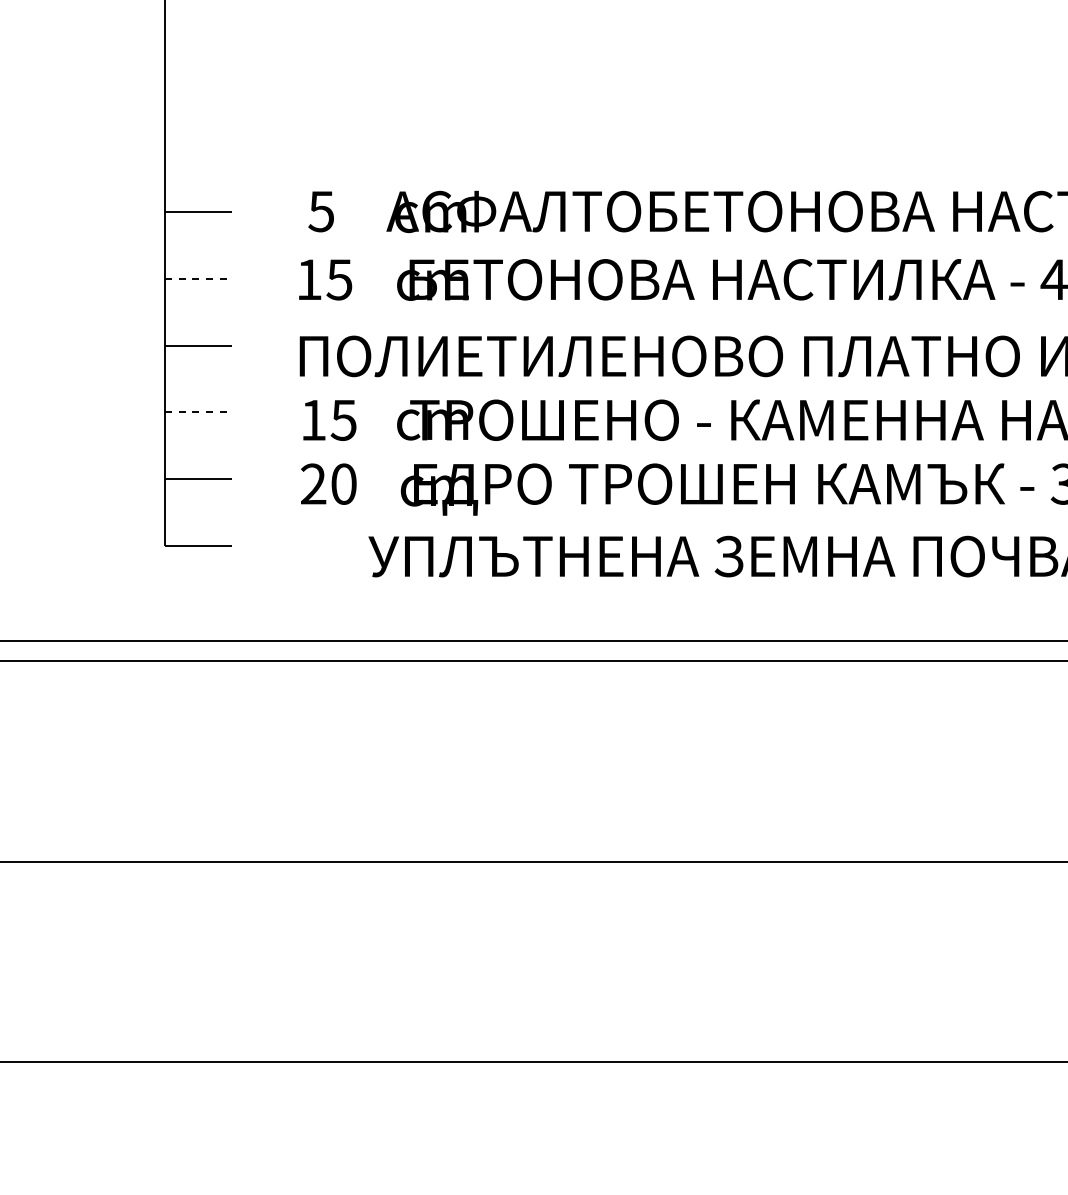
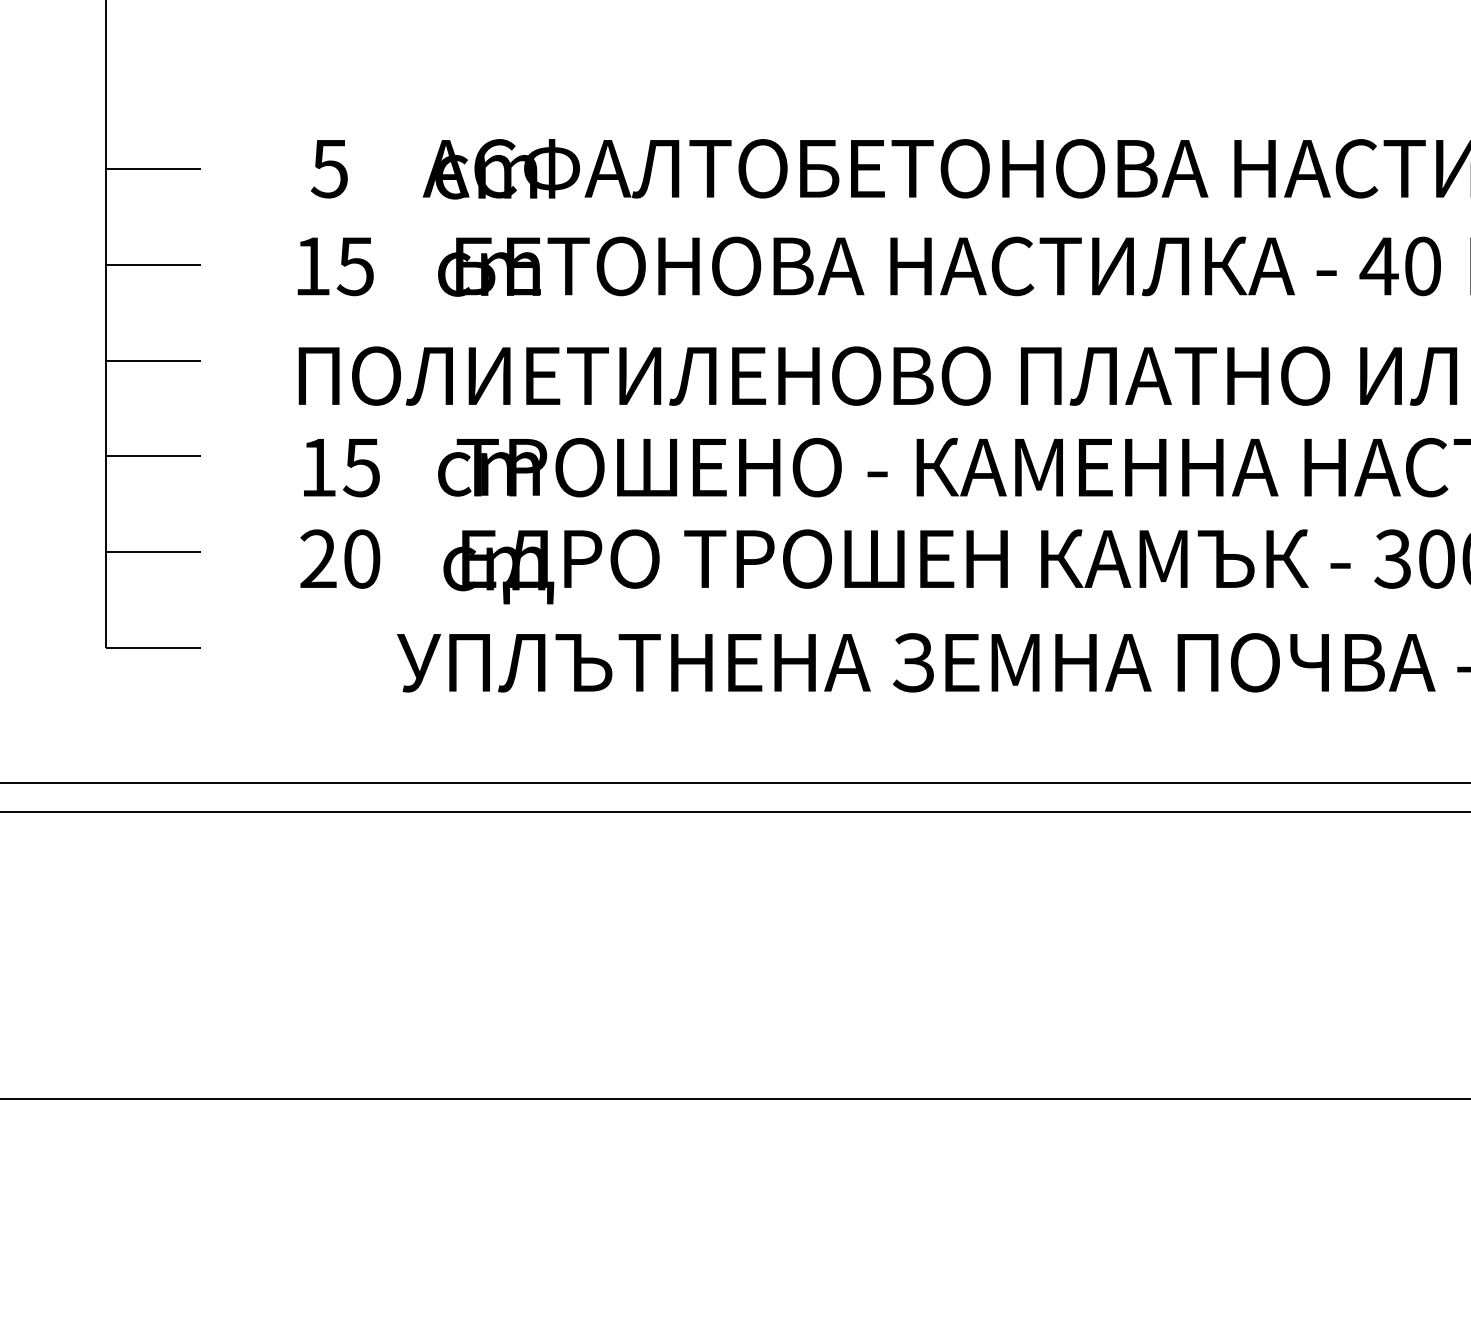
line: (198, 278) -> (153, 264), dashed -> solid
line: (198, 412) -> (153, 456), dashed -> solid

